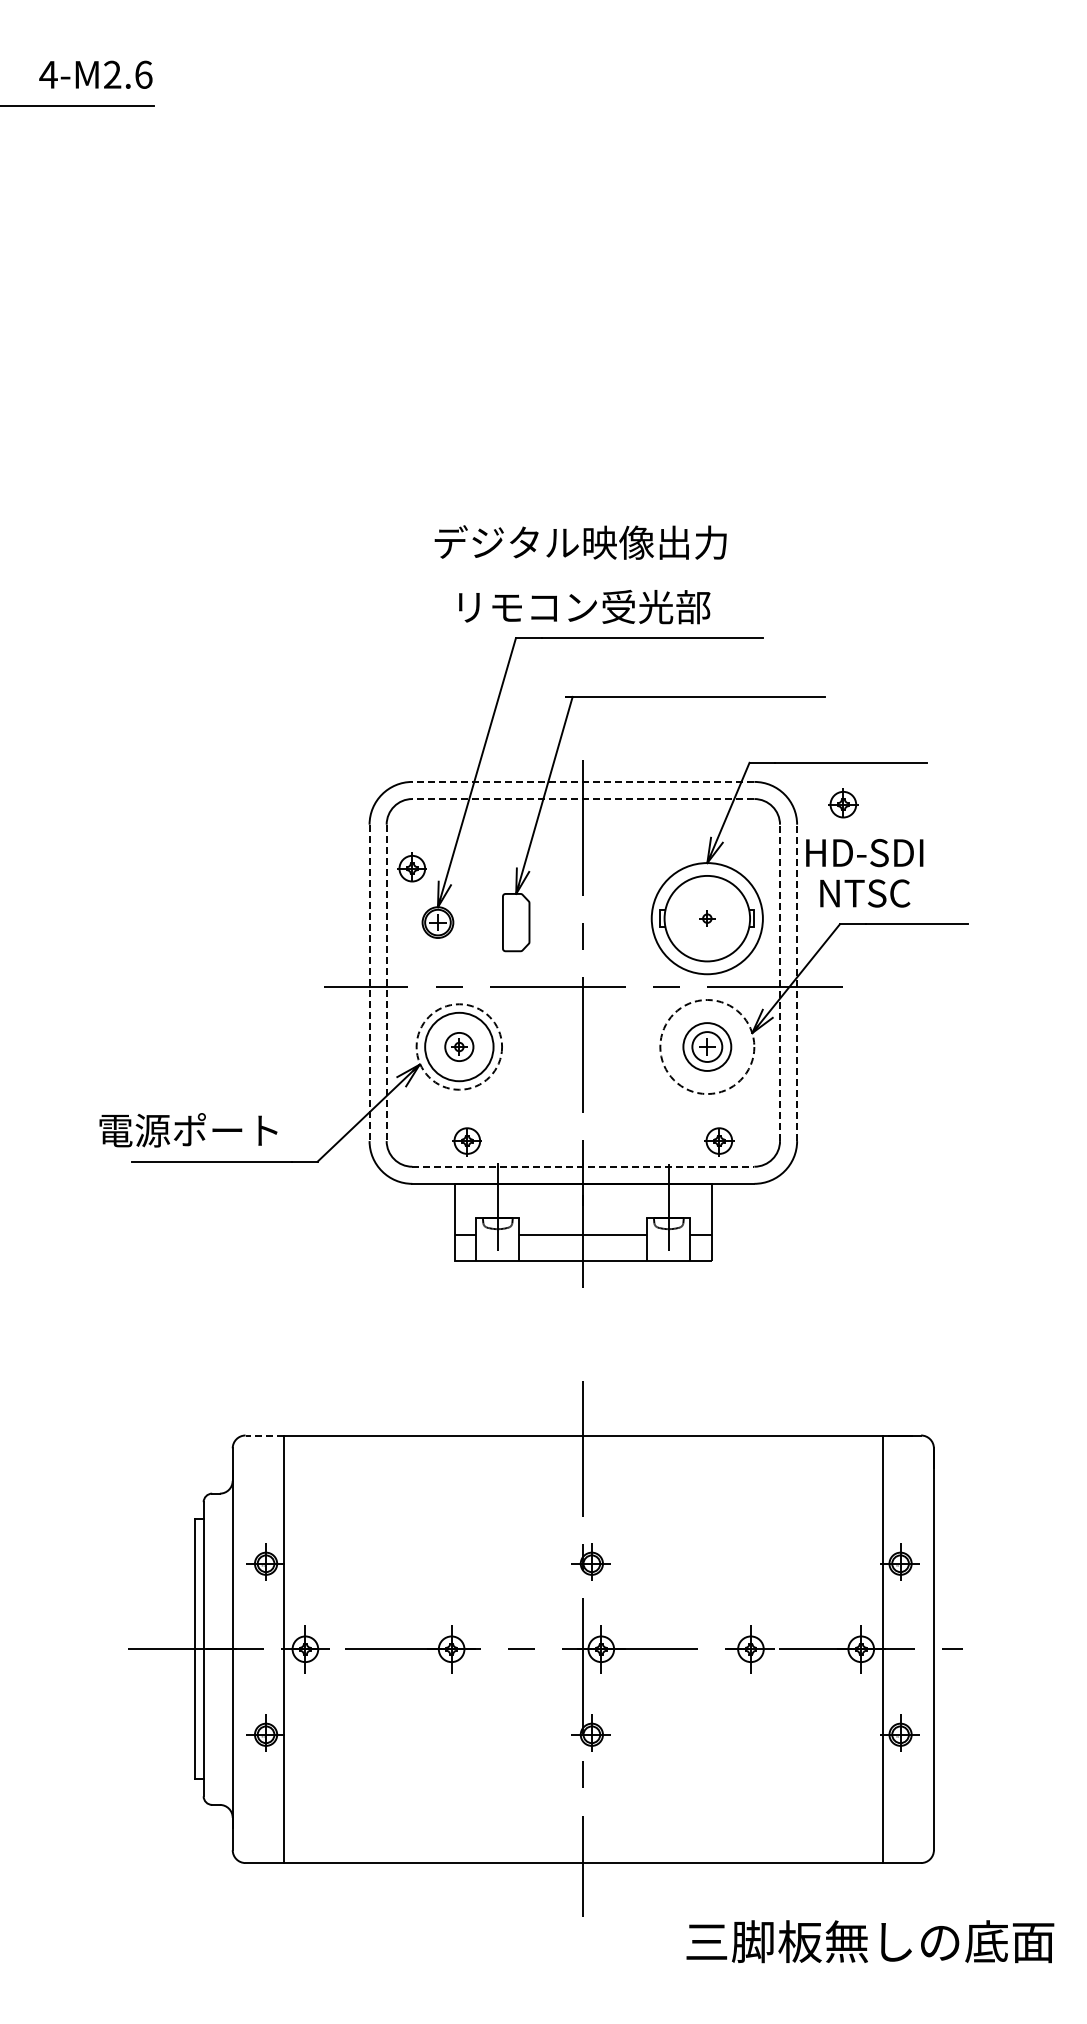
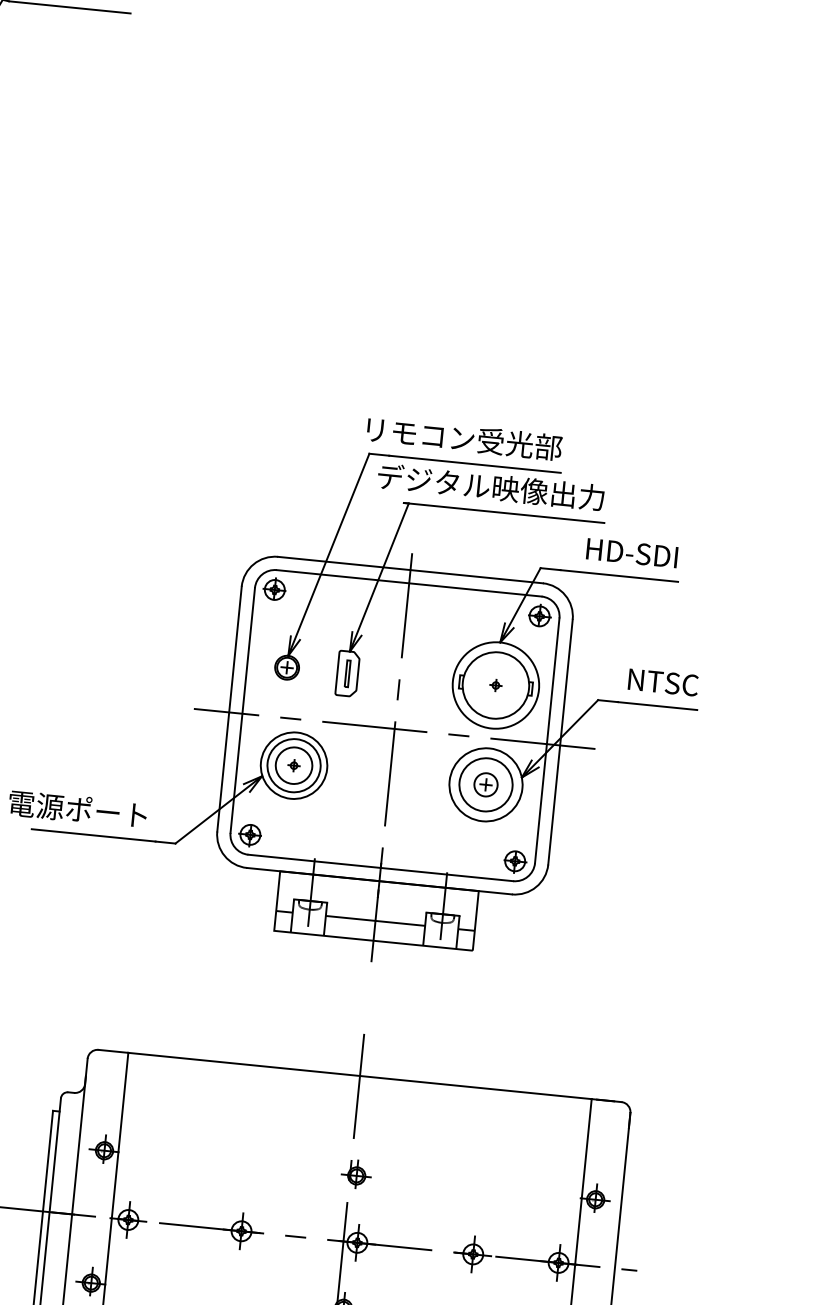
text: (580, 542) -> (490, 487), moved
text: (584, 606) -> (464, 438), moved
line: (582, 781) -> (409, 569), dashed -> solid
line: (582, 799) -> (408, 583), dashed -> solid
part: (843, 803) -> (539, 615), moved
text: (864, 853) -> (631, 553), moved
part: (411, 867) -> (274, 588), moved
text: (865, 893) -> (663, 682), moved
part: (515, 922) -> (347, 673), added
line: (780, 982) -> (547, 740), dashed -> solid
line: (797, 982) -> (560, 741), dashed -> solid
line: (369, 983) -> (229, 709), dashed -> solid
line: (386, 983) -> (242, 710), dashed -> solid
circle: (458, 1046) -> (293, 765), size x1.67
circle: (459, 1046) -> (294, 765), dashed -> solid
circle: (707, 1046) -> (486, 784), dashed -> solid
circle: (707, 1046) -> (486, 784), size x1.43
part: (466, 1141) -> (249, 835), moved
part: (719, 1141) -> (515, 861), moved
line: (583, 1166) -> (380, 867), dashed -> solid
line: (264, 1435) -> (113, 1051), dashed -> solid

